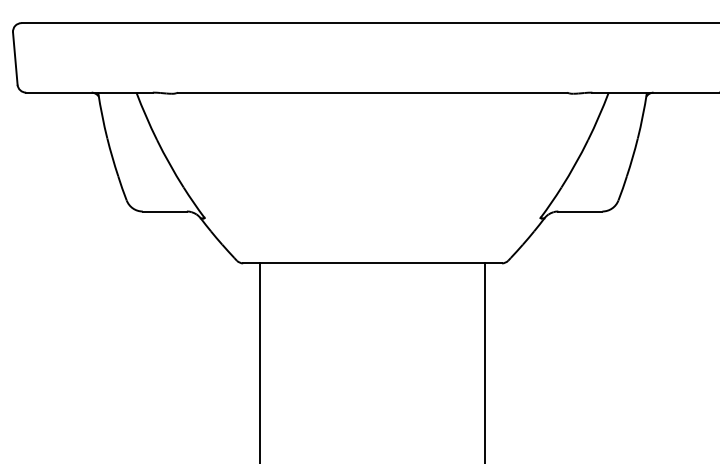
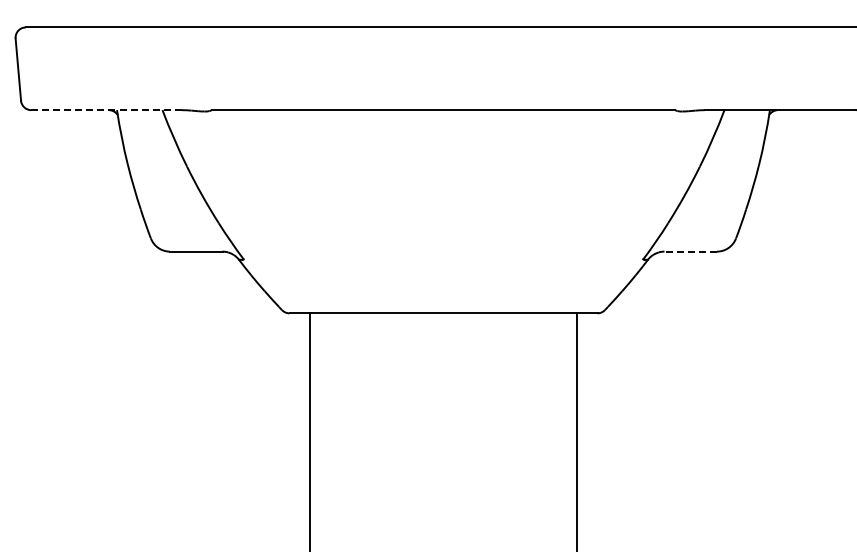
line: (89, 92) -> (106, 110), solid -> dashed
line: (580, 211) -> (690, 251), solid -> dashed

